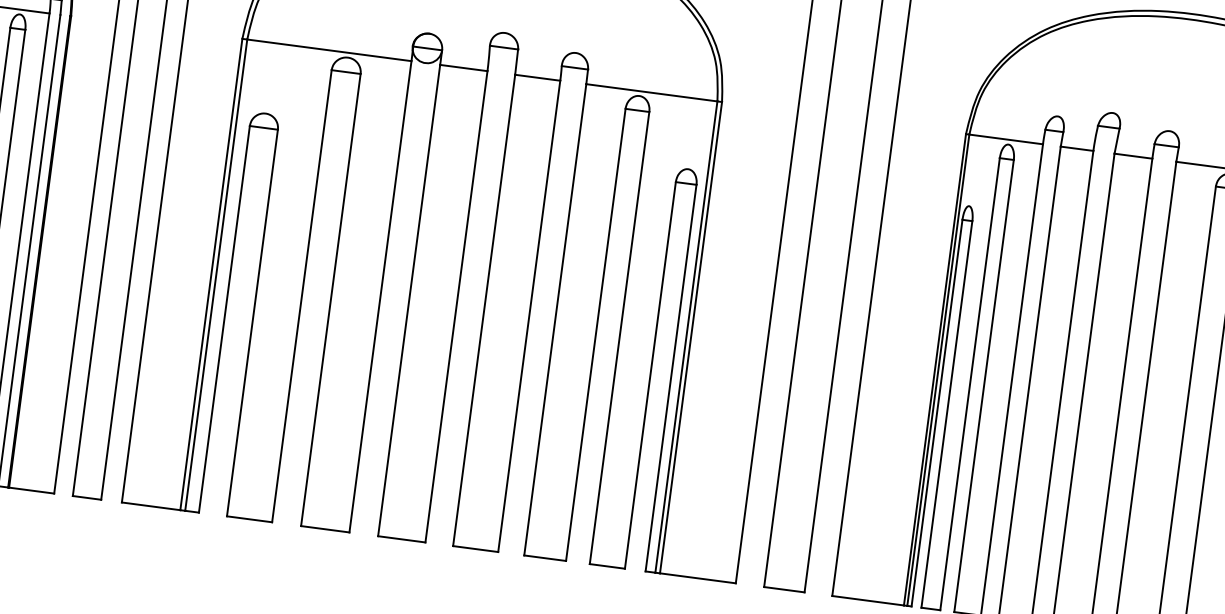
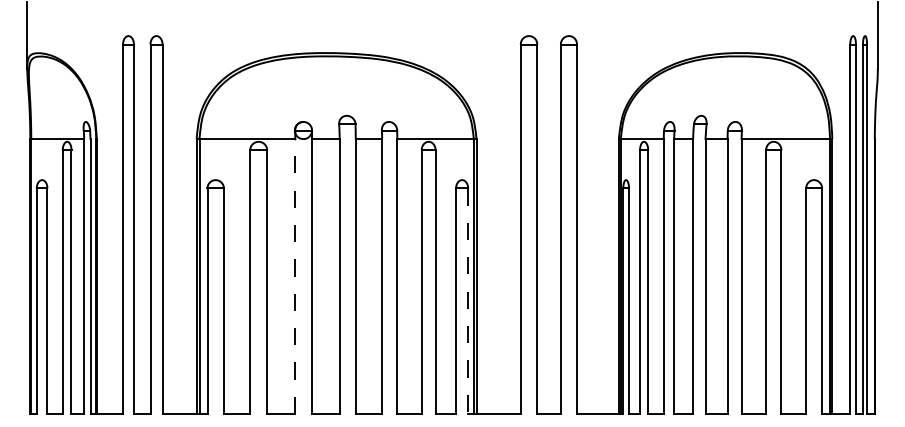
line: (380, 296) -> (295, 276), solid -> dashed
line: (671, 378) -> (468, 301), solid -> dashed

